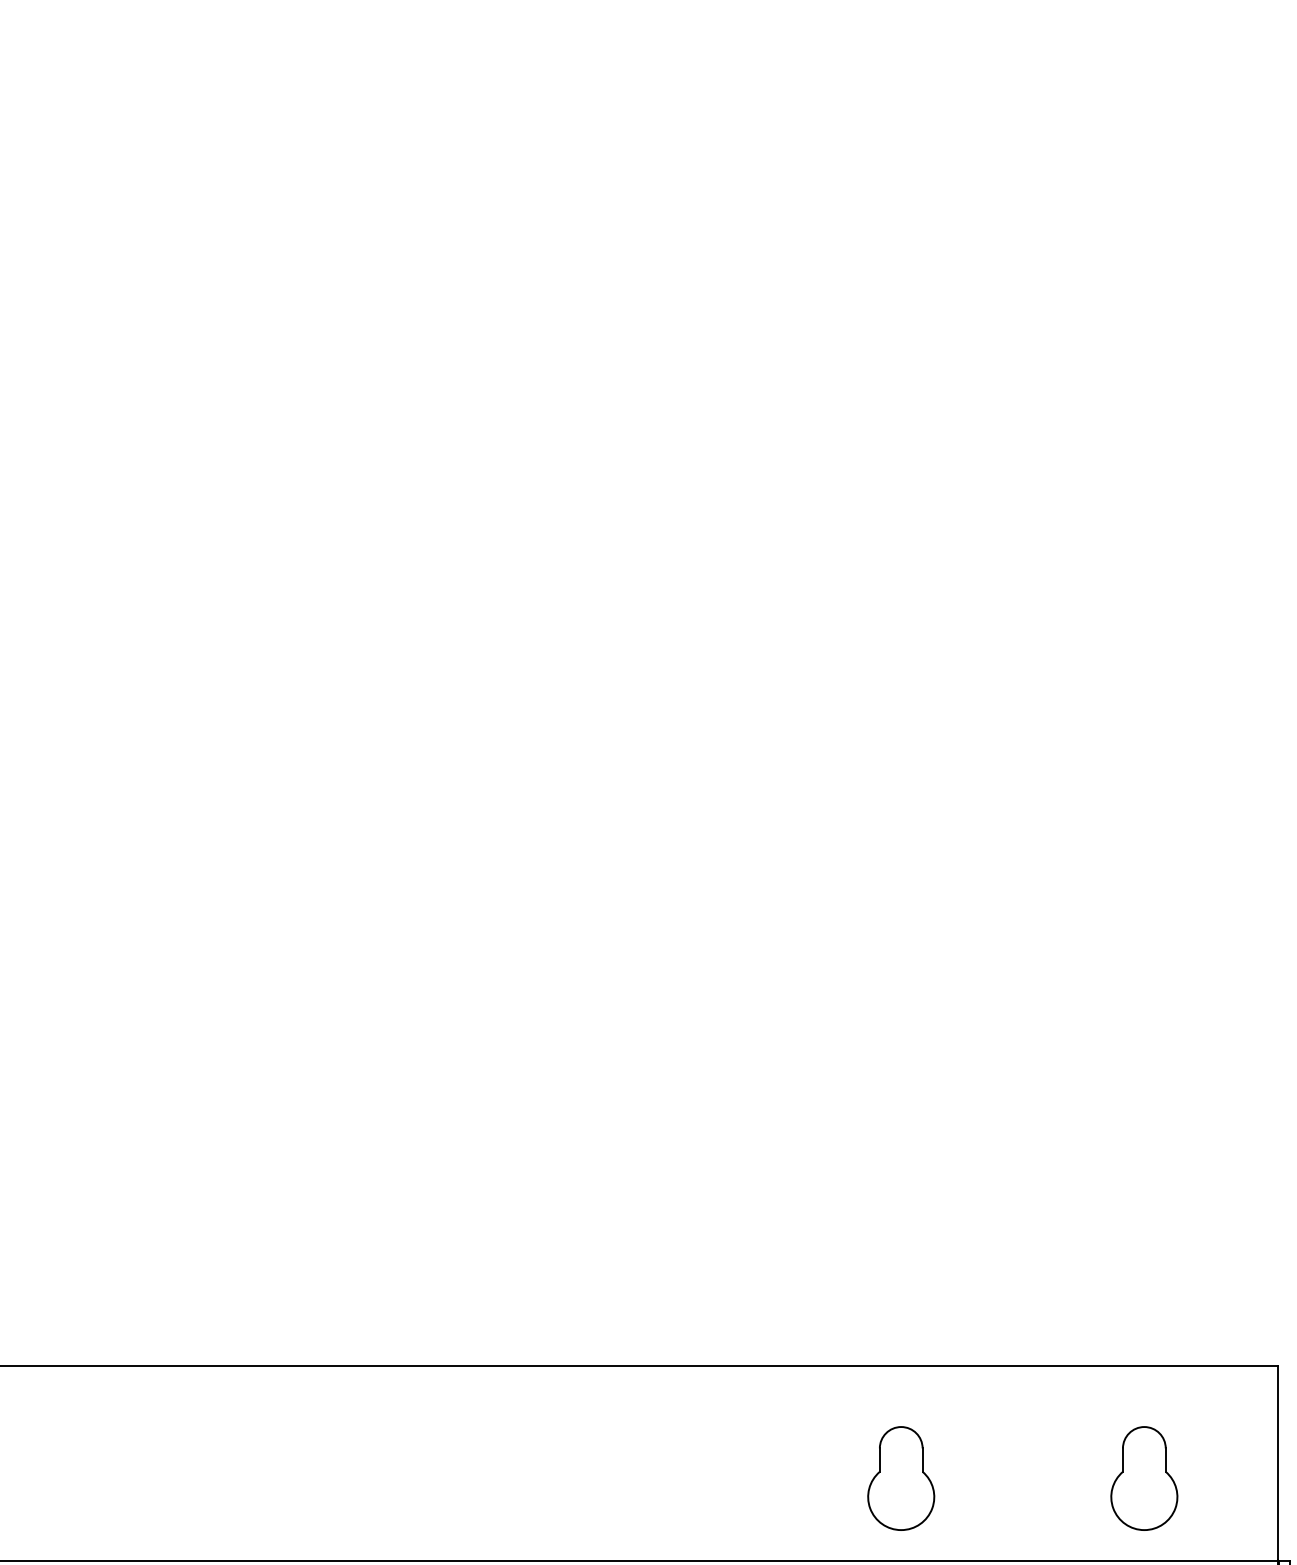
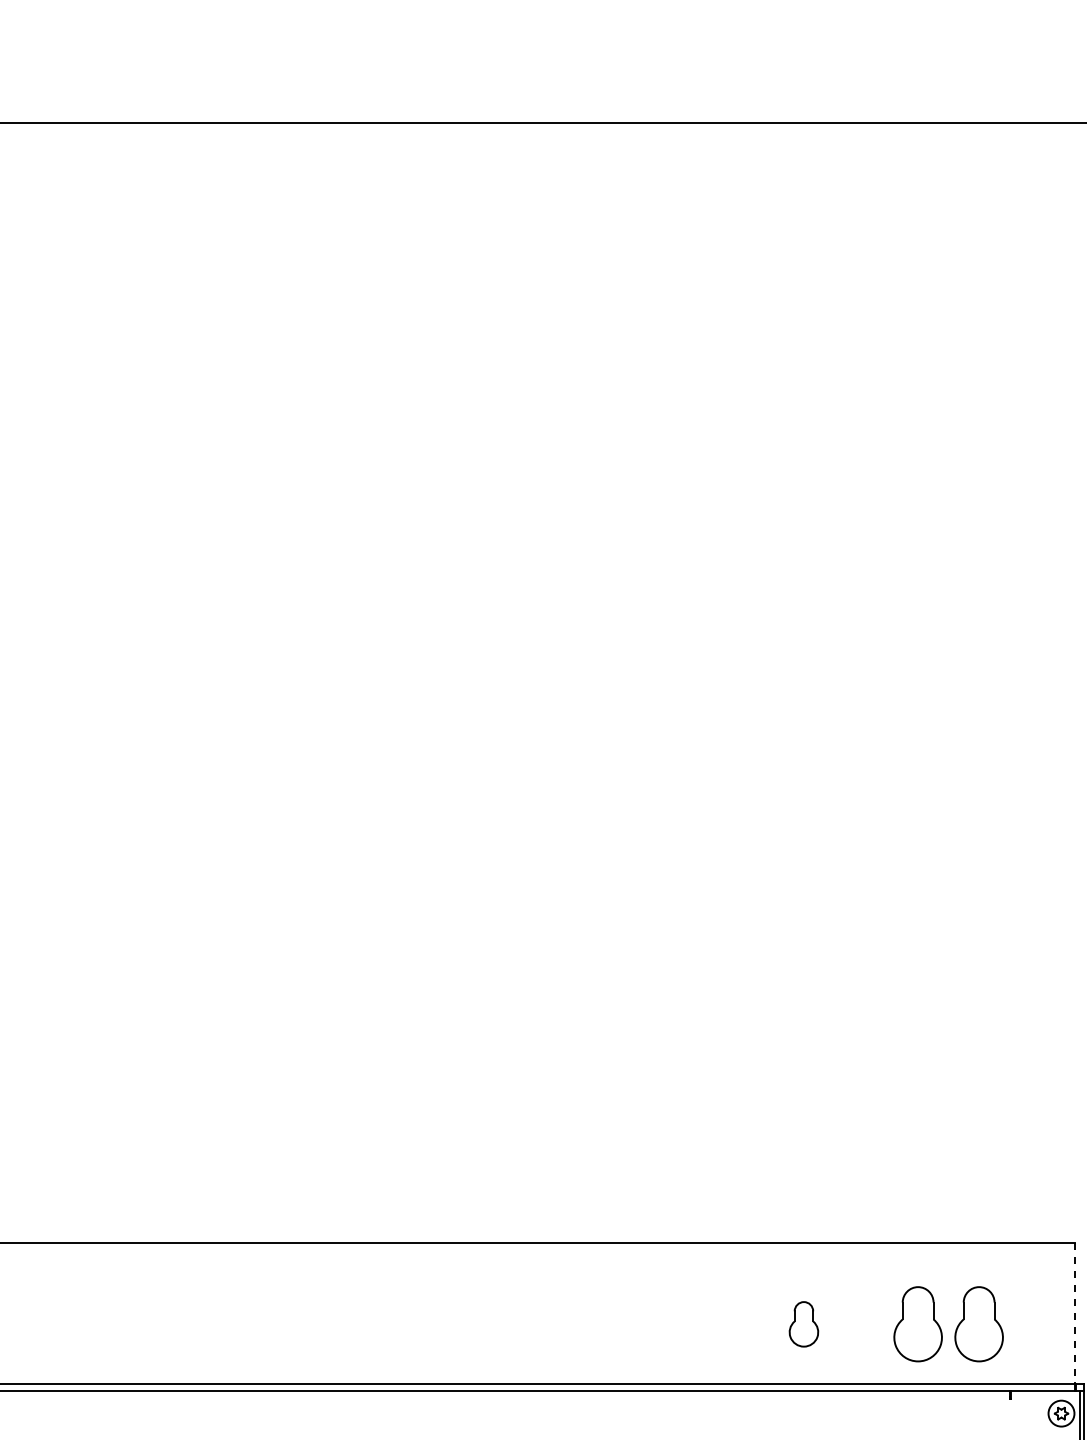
line: (1278, 1462) -> (1075, 1312), solid -> dashed
part: (900, 1478) -> (803, 1324), size x0.6
part: (1058, 1478) -> (917, 1324), added

